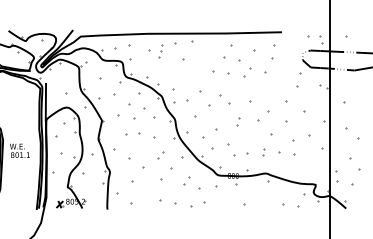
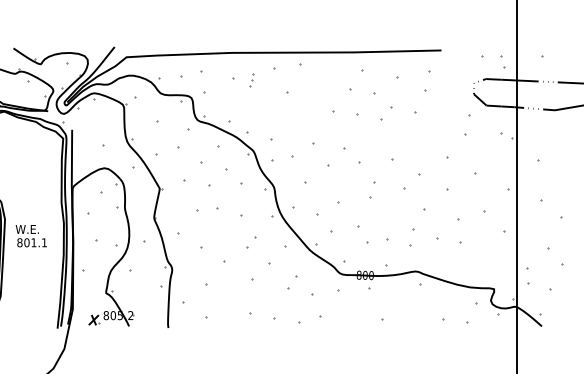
part: (160, 51) -> (251, 80), size x0.6
part: (238, 121) -> (373, 190), size x1.6
part: (263, 152) -> (412, 238), size x1.6

